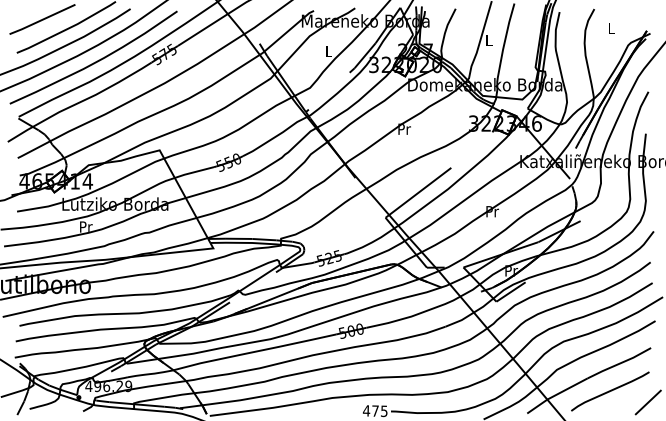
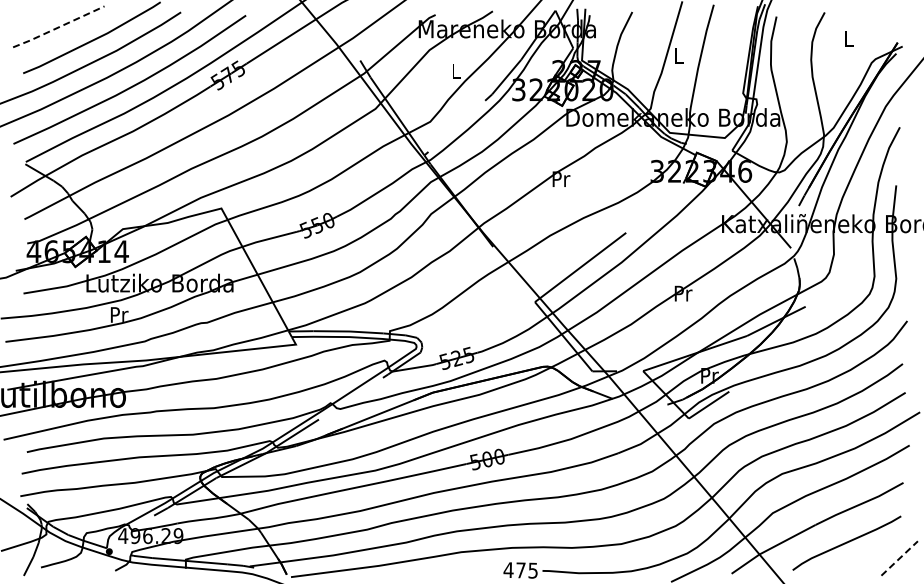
line: (42, 19) -> (58, 27), solid -> dashed
line: (648, 402) -> (900, 558), solid -> dashed

